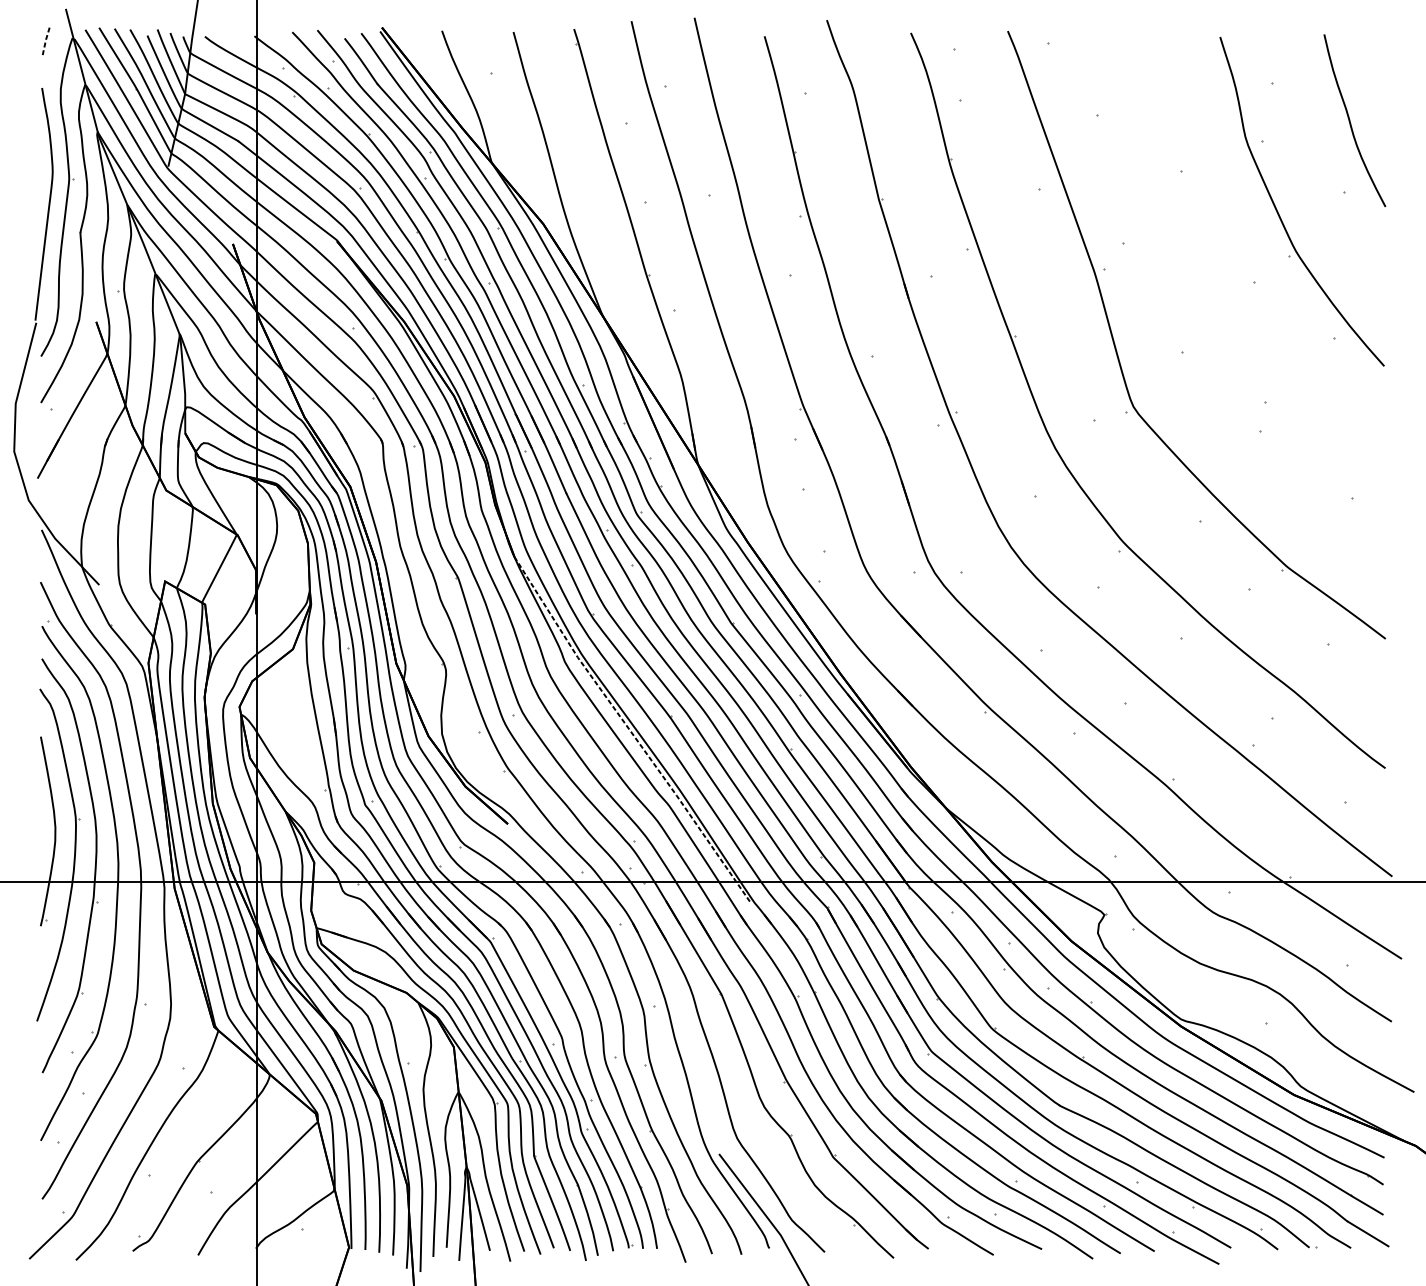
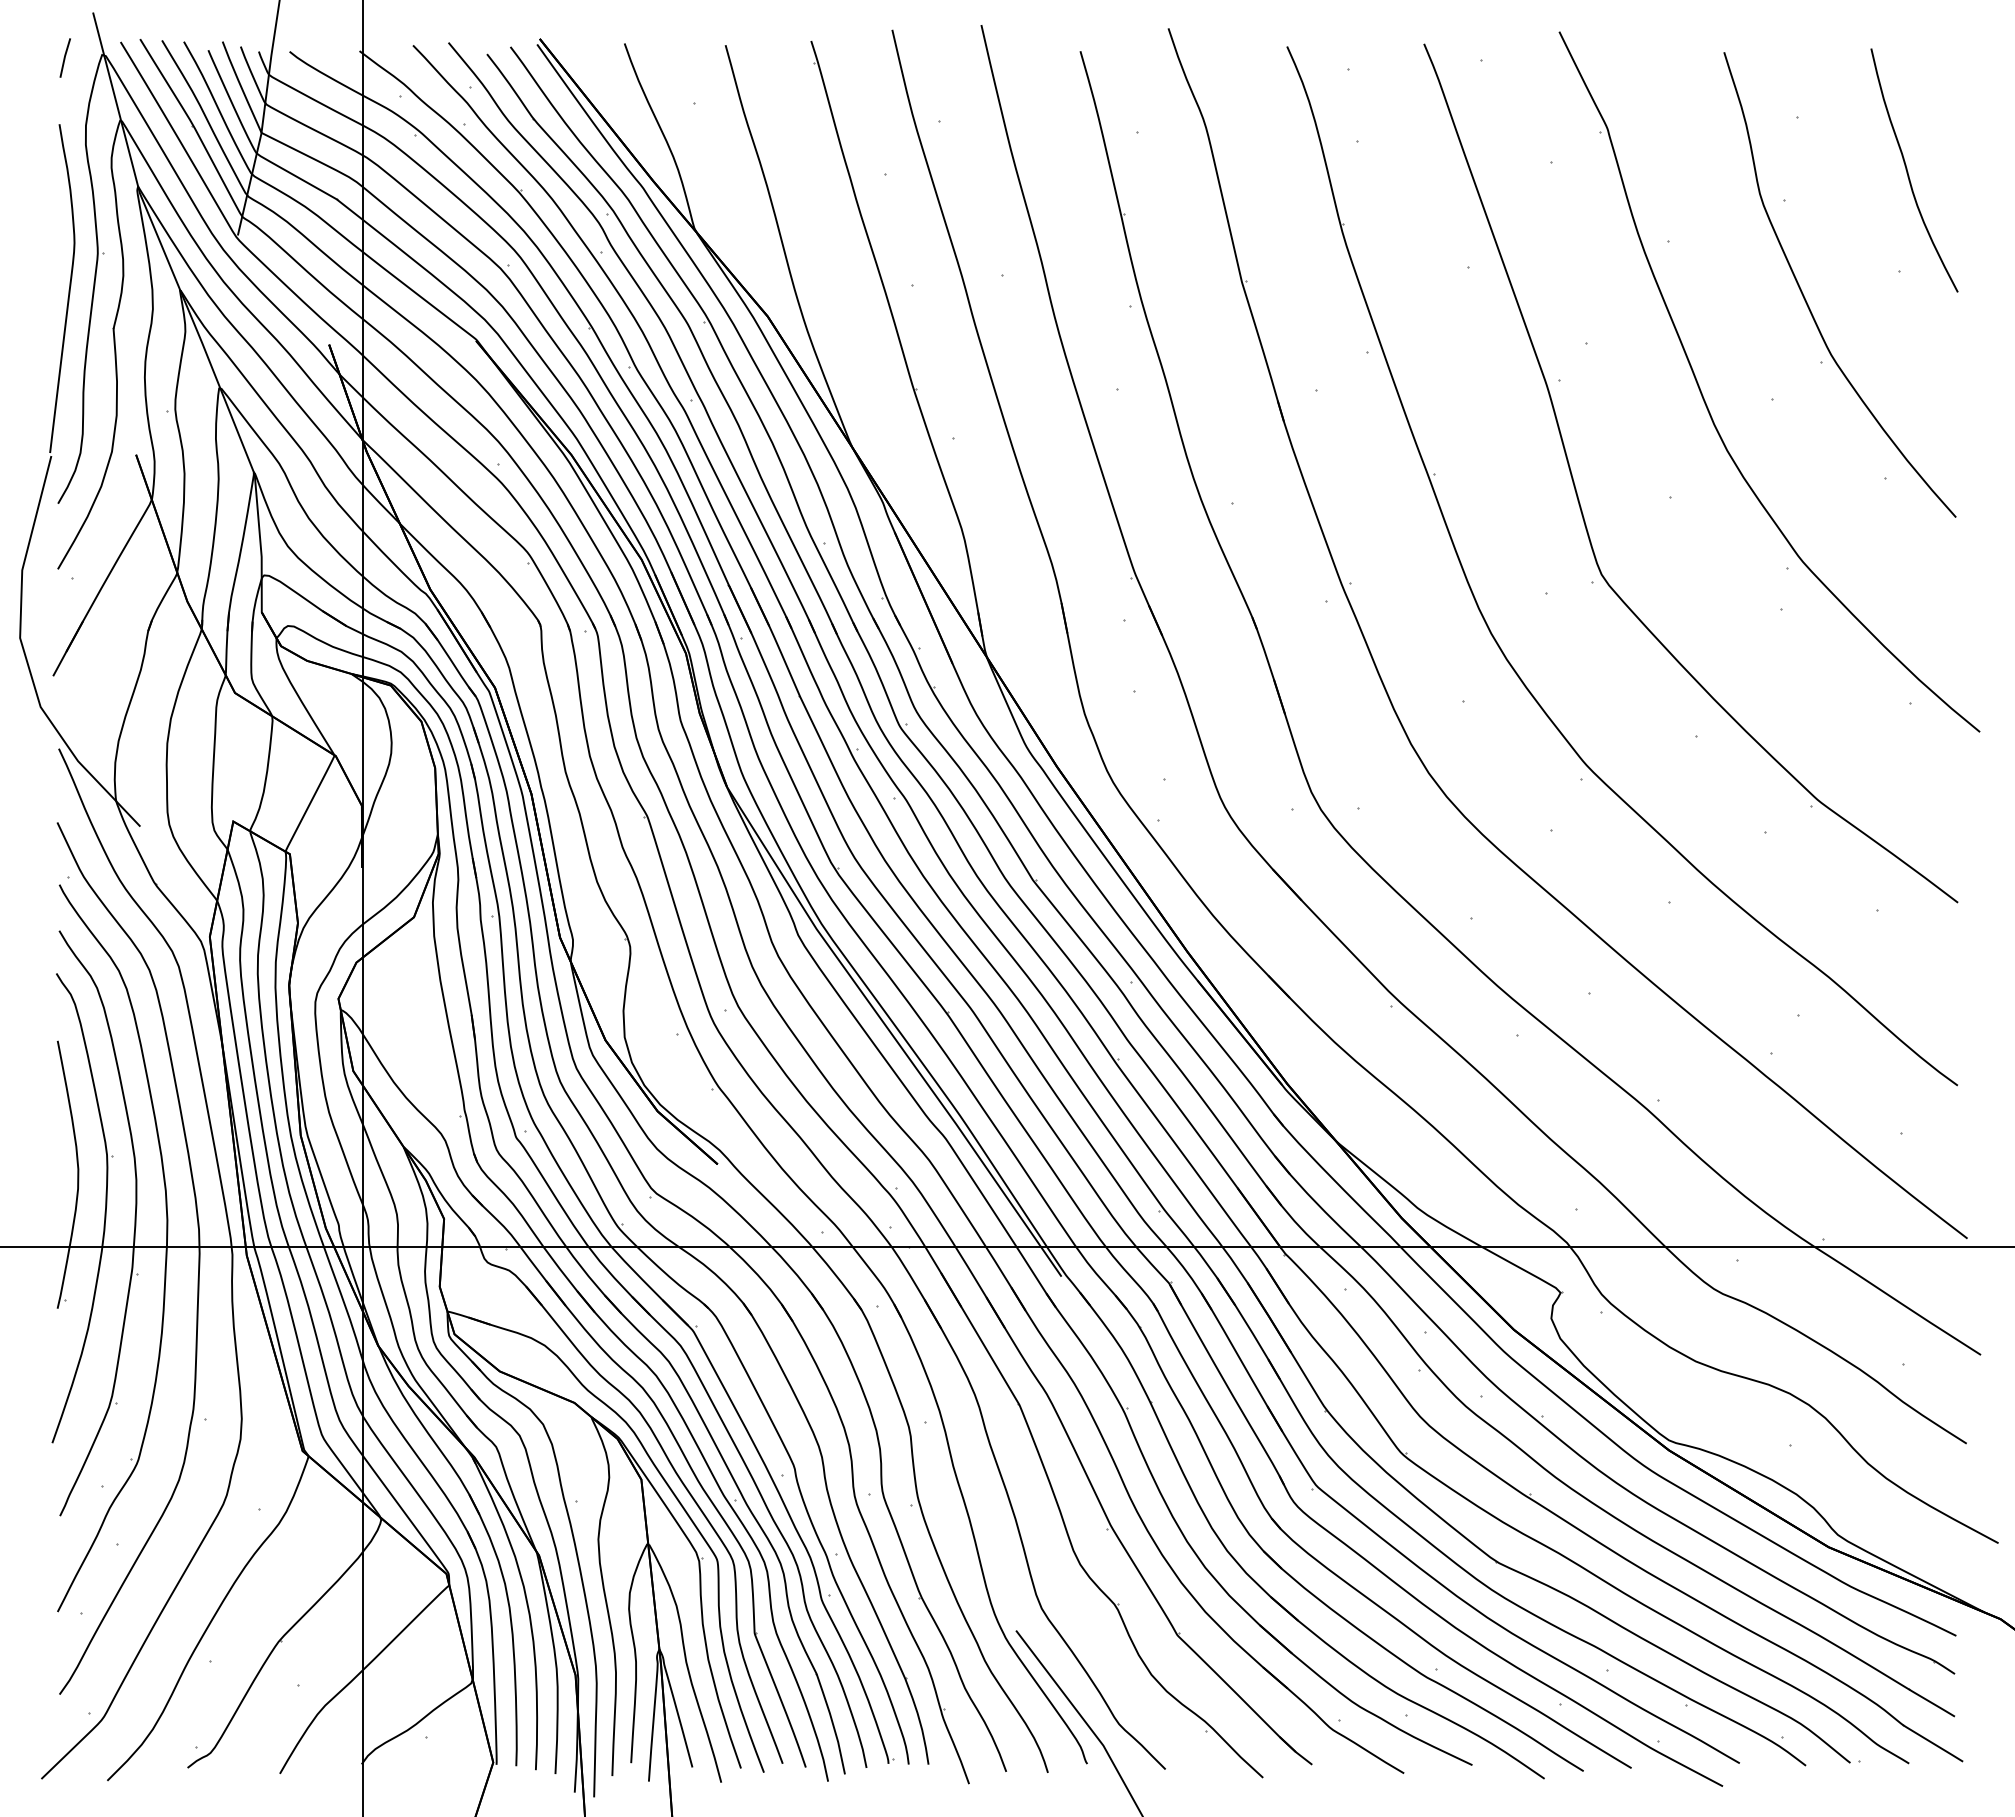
line: (45, 40) -> (64, 57), dashed -> solid
part: (1209, 288) -> (1708, 407), added
line: (630, 731) -> (891, 1033), dashed -> solid

